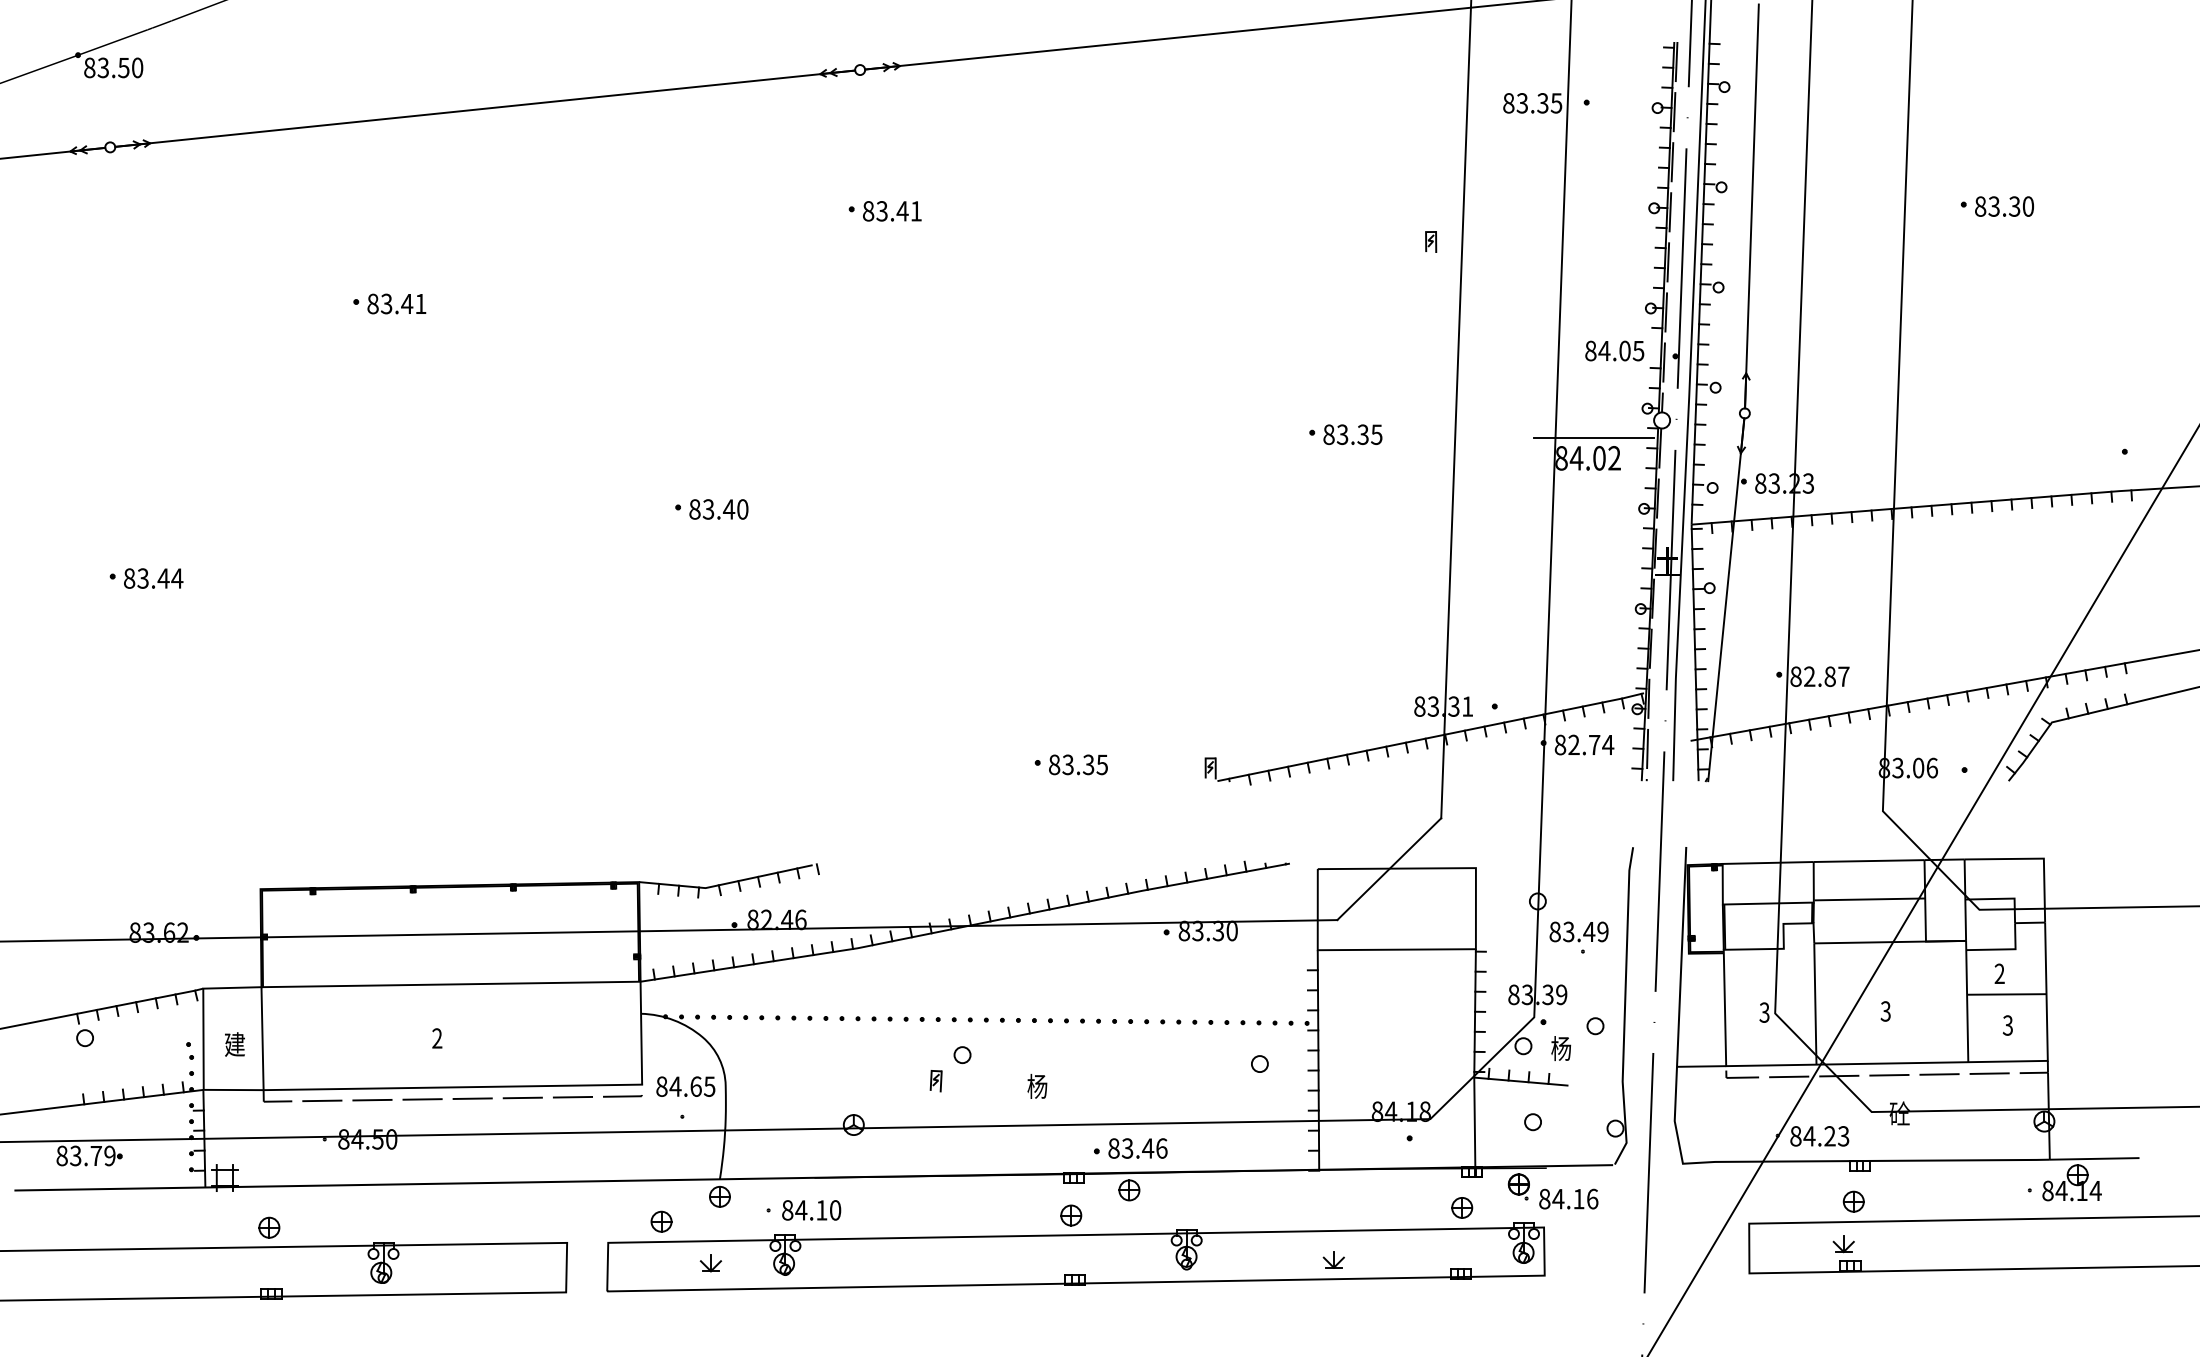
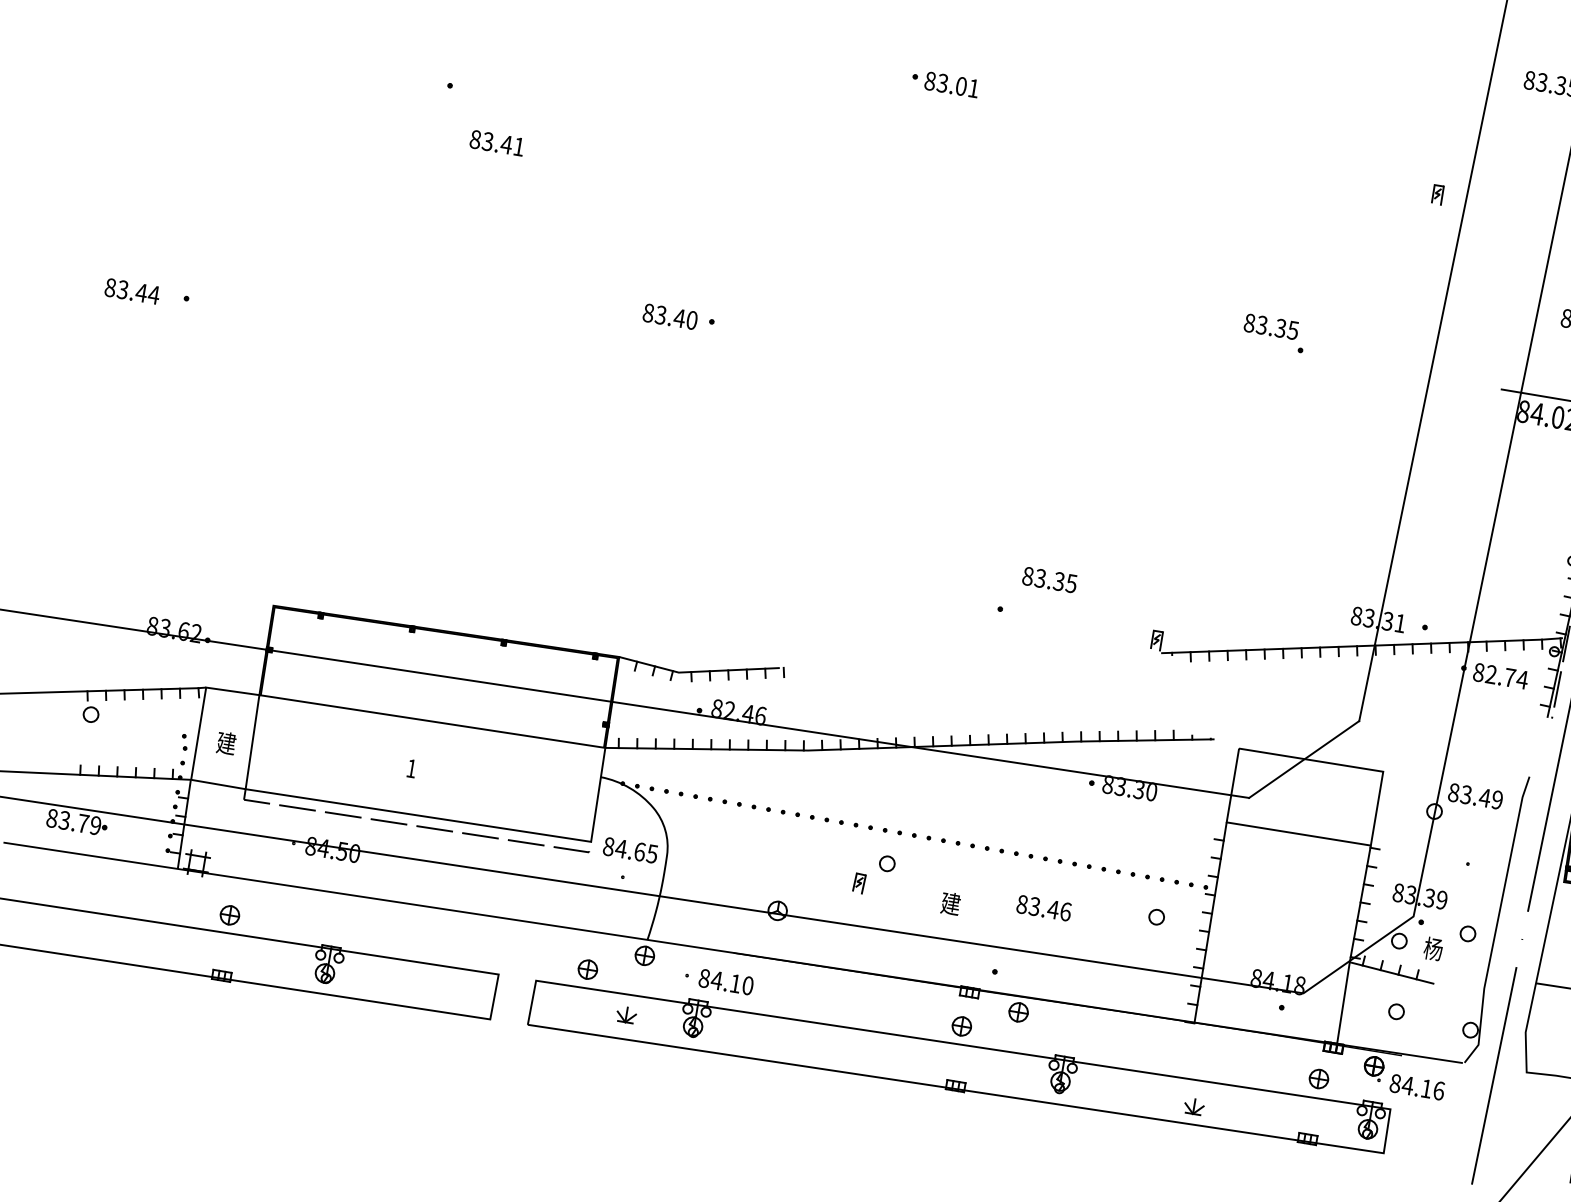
text: (902, 211) -> (961, 86), 83.41 -> 83.01
text: (396, 303) -> (496, 142), moved
text: (1352, 434) -> (1271, 326), moved
text: (718, 509) -> (669, 316), moved
text: (153, 578) -> (132, 291), moved
text: (1078, 764) -> (1049, 579), moved
text: (1578, 931) -> (1475, 795), moved
text: (437, 1038) -> (411, 768), 2 -> 1
text: (1037, 1085) -> (950, 902), 杨 -> 建
text: (1137, 1148) -> (1043, 908), moved

